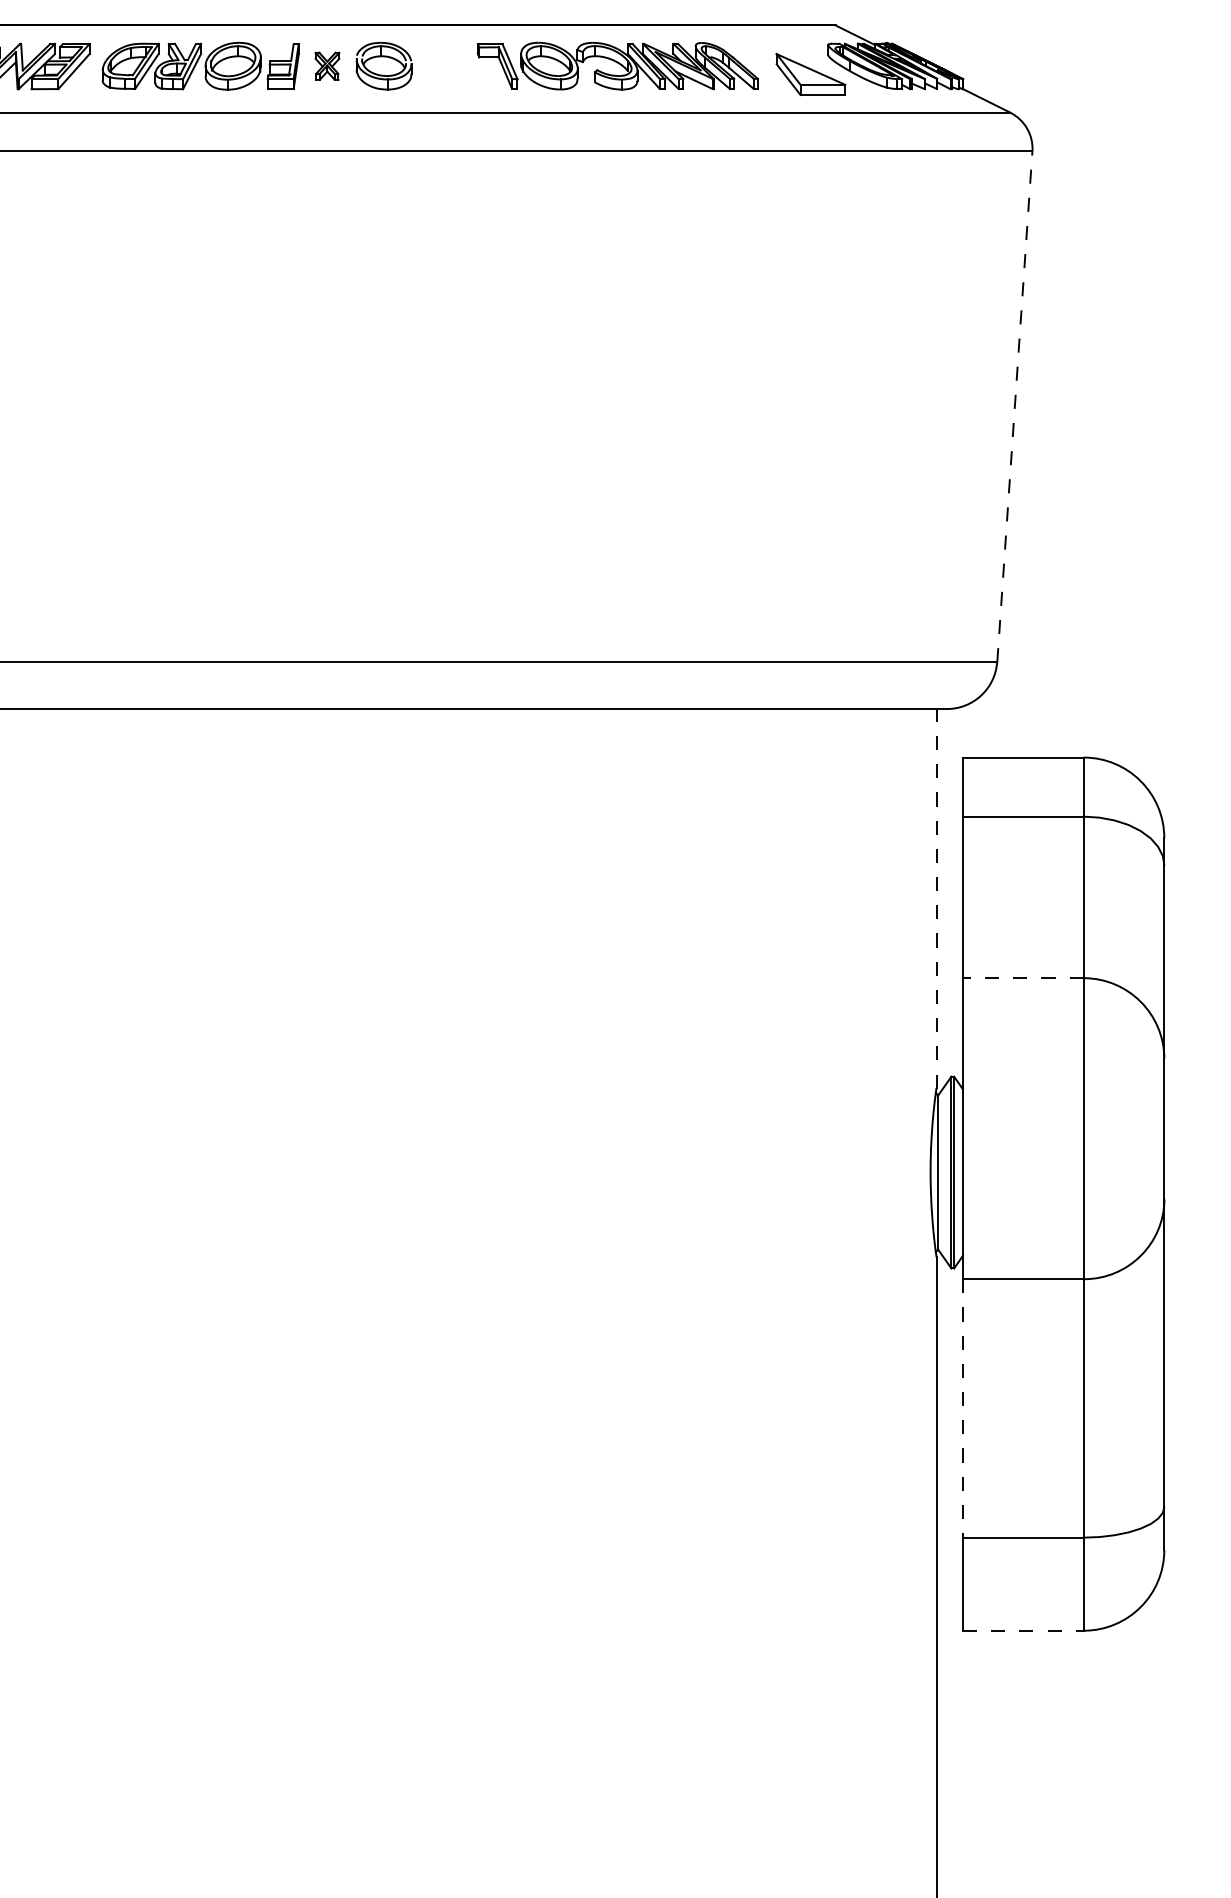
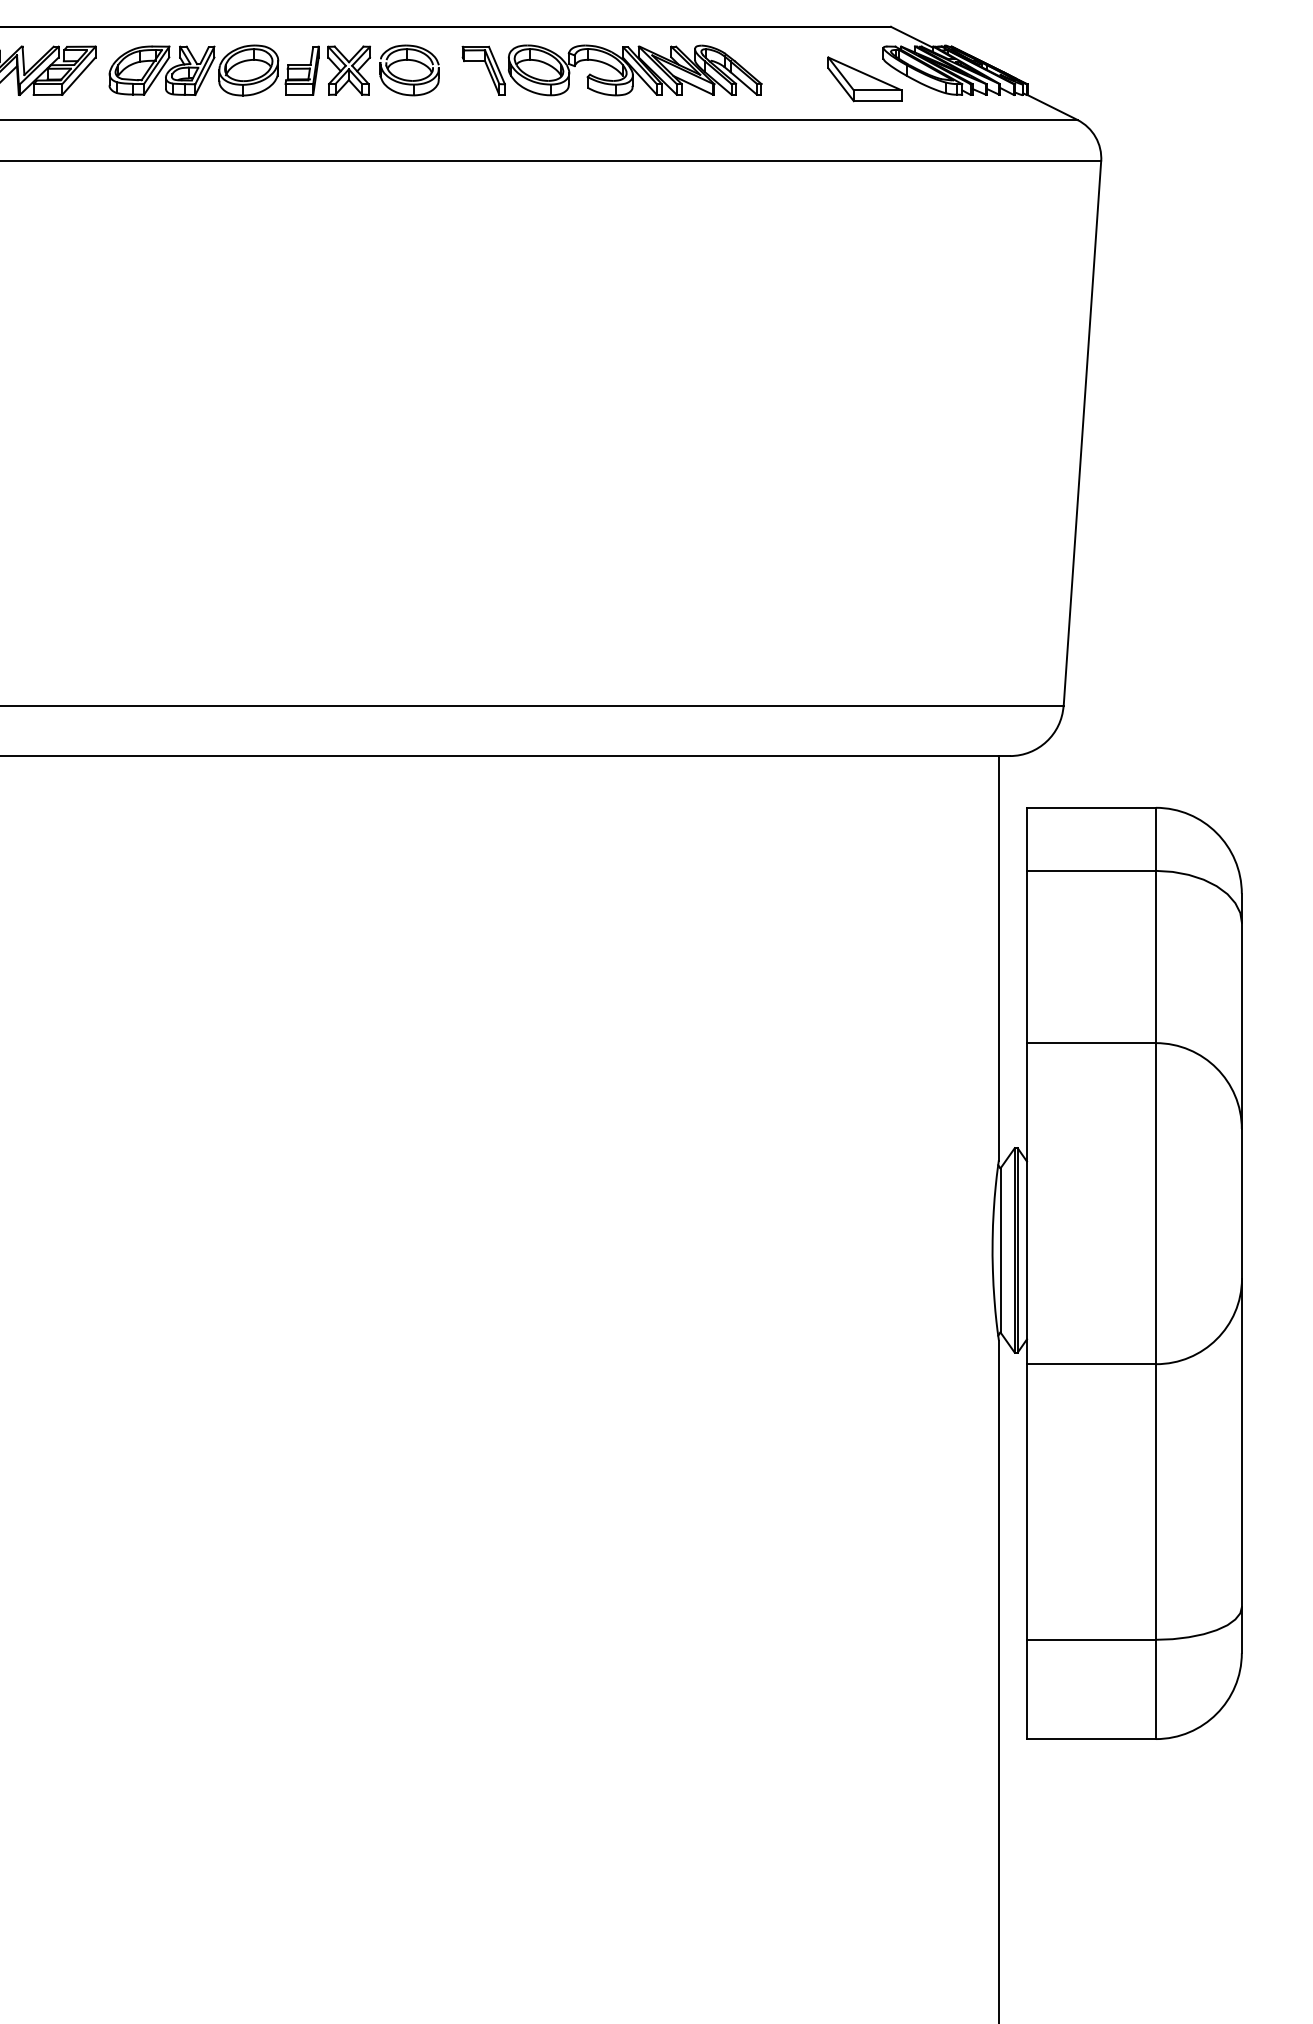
part: (327, 66) -> (349, 70), size x1.67
part: (617, 66) -> (611, 70), moved
line: (1014, 406) -> (1082, 433), dashed -> solid
line: (937, 898) -> (999, 958), dashed -> solid
line: (1022, 978) -> (1090, 1043), dashed -> solid
line: (962, 1407) -> (1026, 1501), dashed -> solid
line: (1023, 1631) -> (1091, 1739), dashed -> solid

